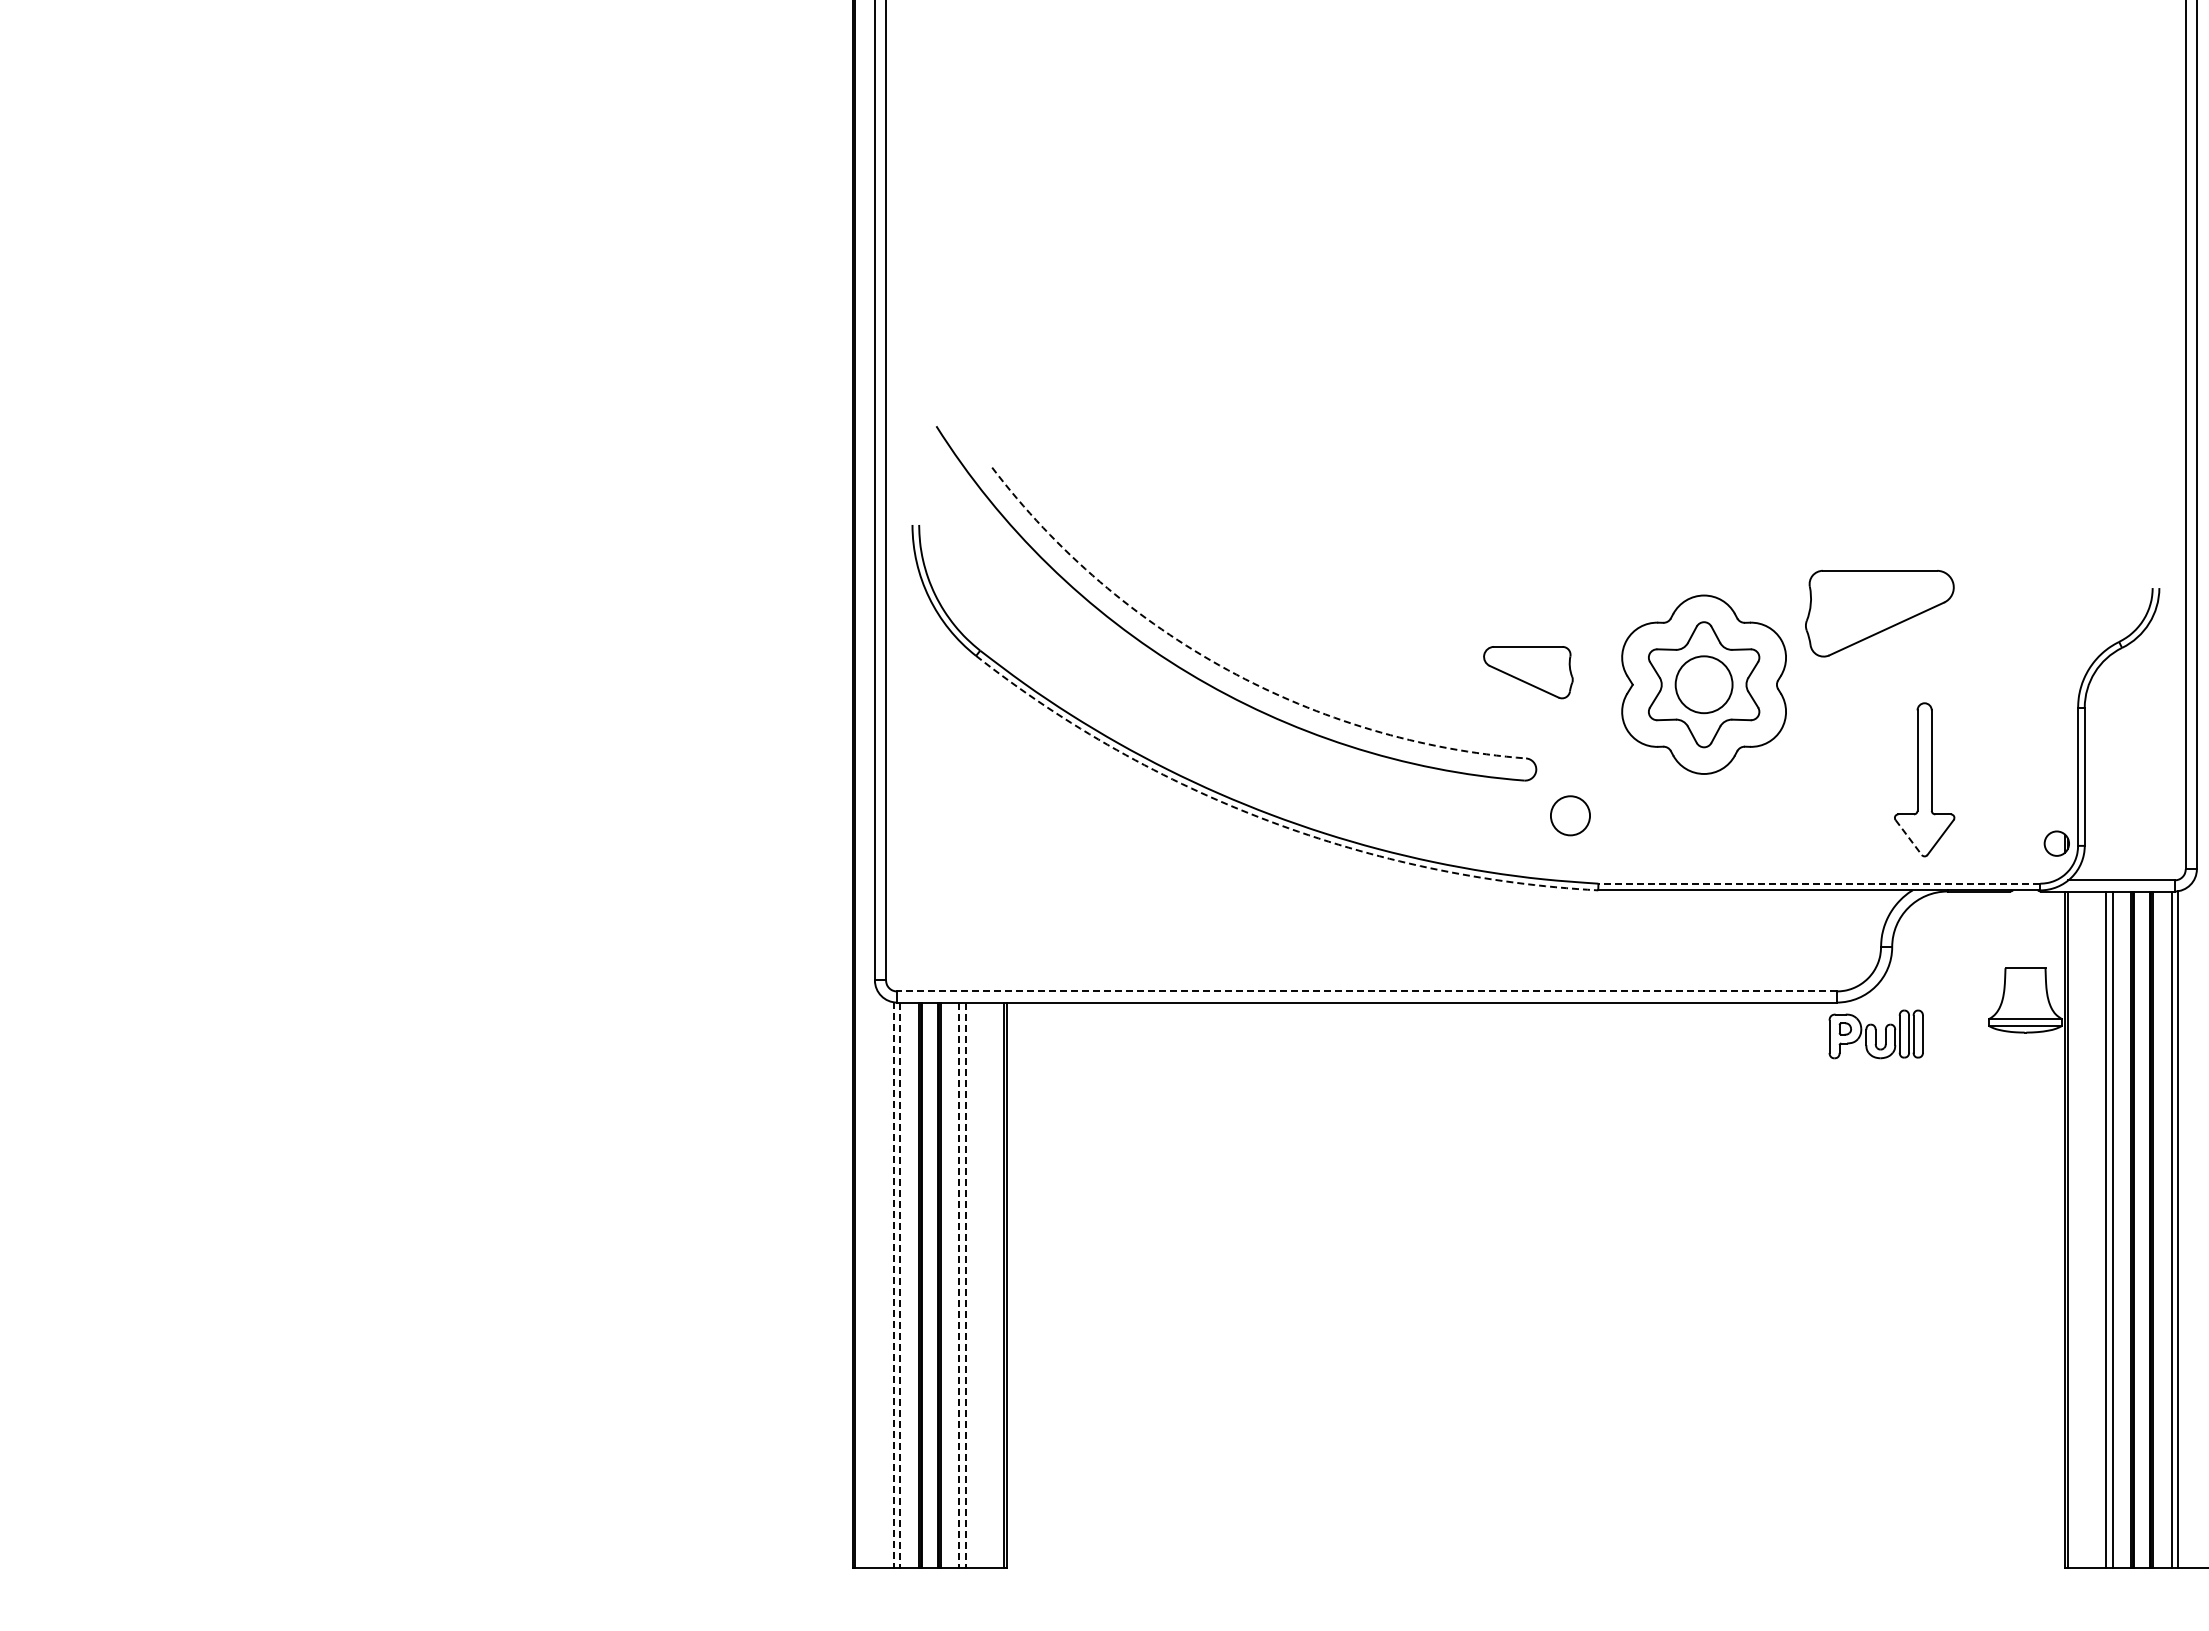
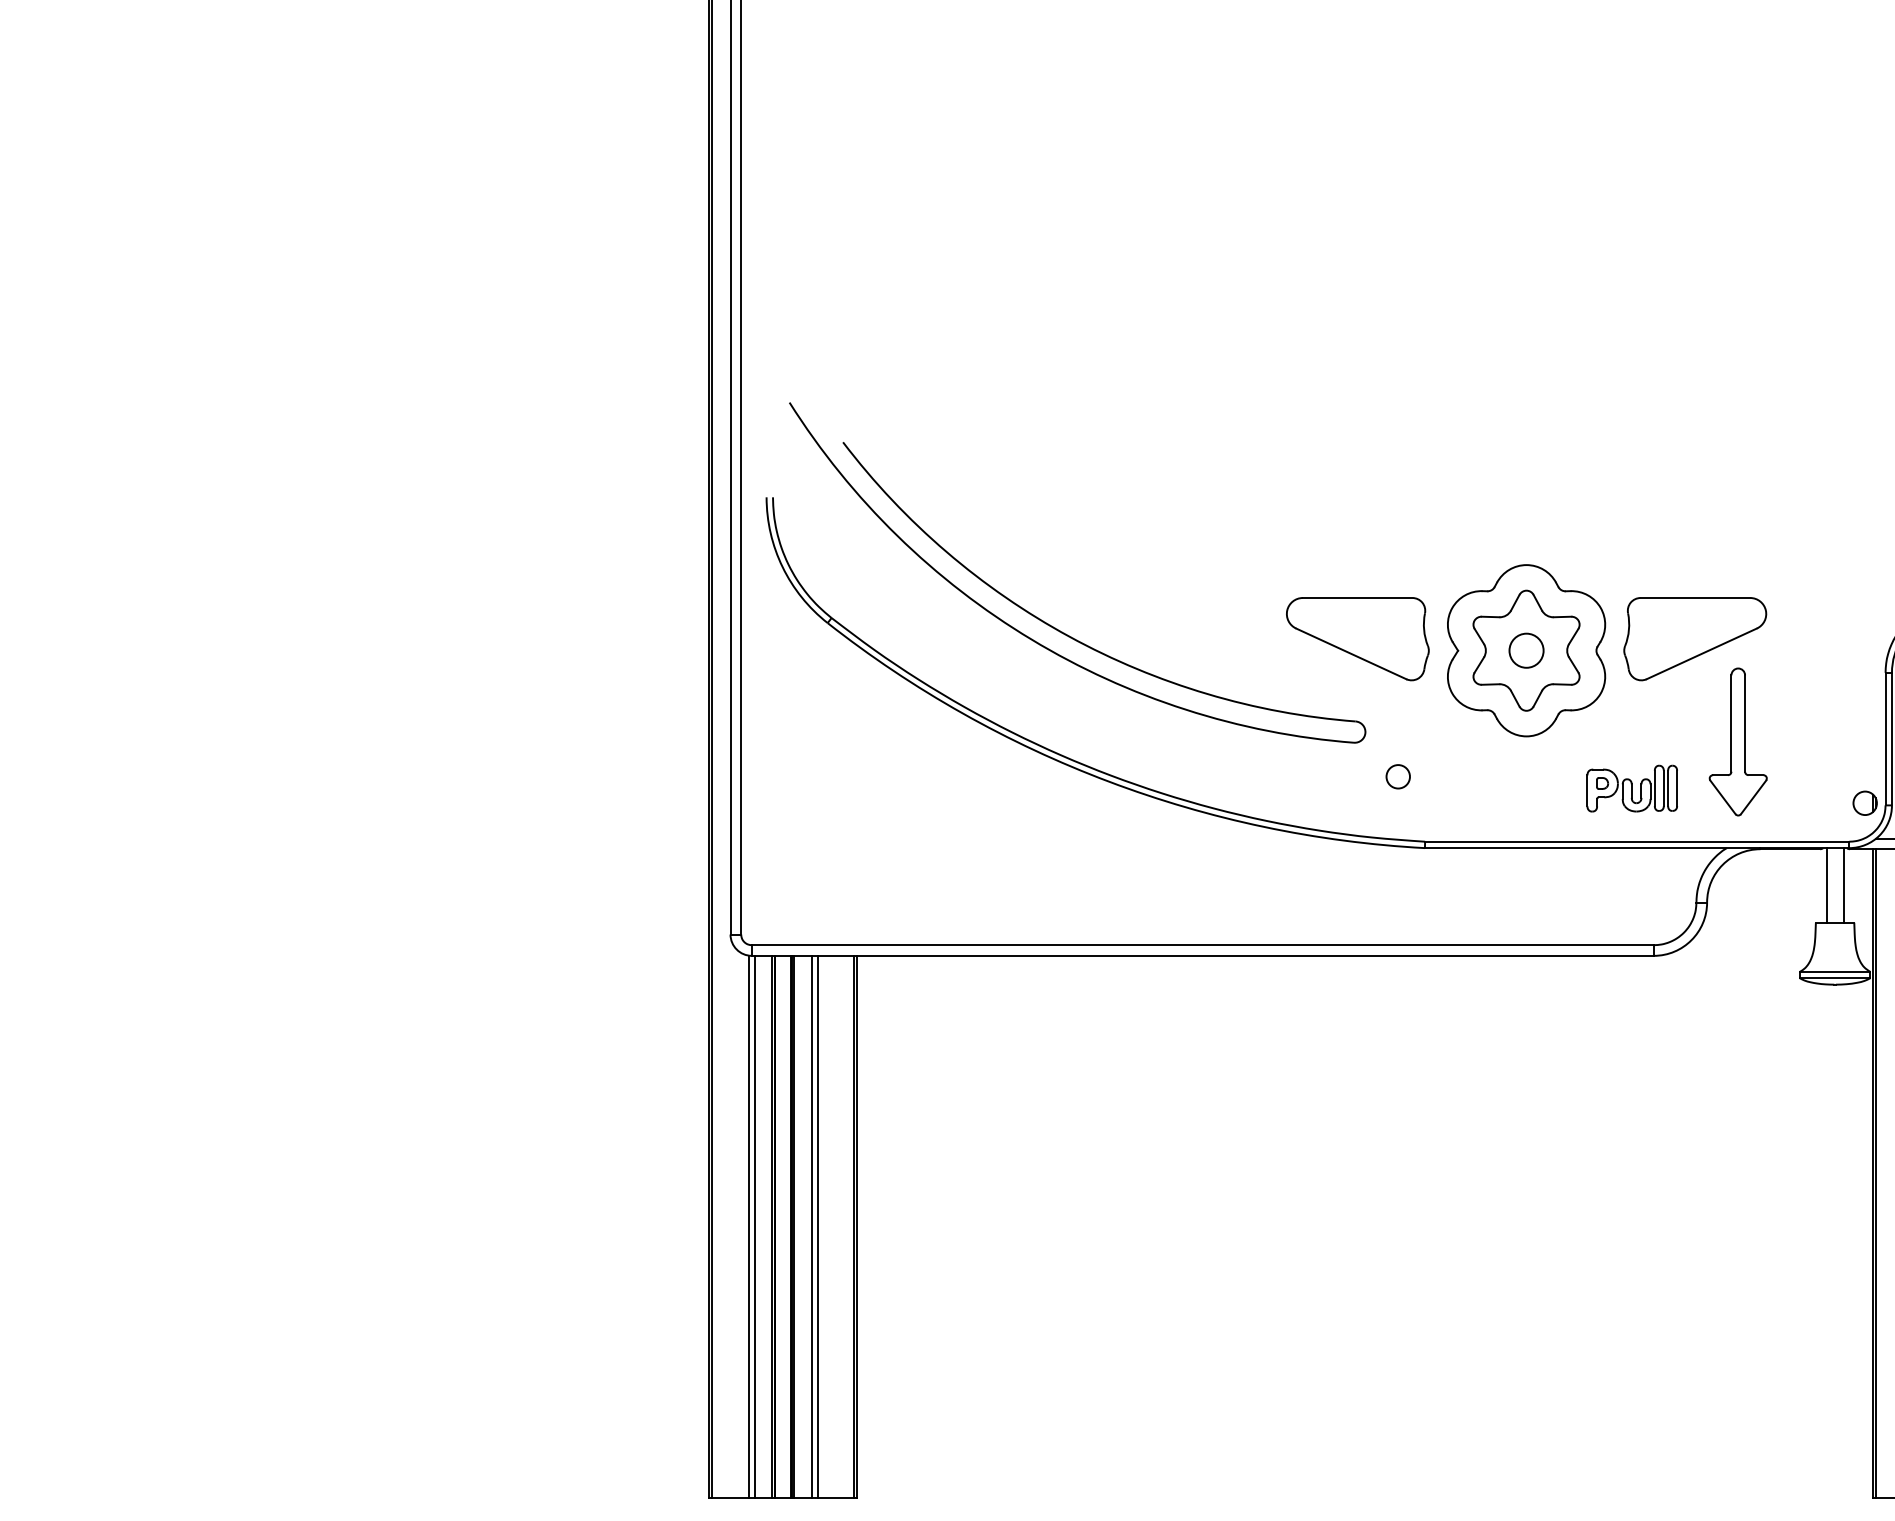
part: (1879, 613) -> (1694, 638), moved
arc: (1228, 670) -> (1069, 637), dashed -> solid
part: (1528, 672) -> (1357, 638), size x1.67
circle: (1703, 684) -> (1525, 650), size x0.62
circle: (1570, 816) -> (1398, 777), size x0.62
arc: (1269, 821) -> (1109, 782), dashed -> solid
line: (1908, 837) -> (1722, 797), dashed -> solid
line: (1819, 883) -> (1637, 841), dashed -> solid
line: (2016, 929) -> (1826, 885), added
line: (2034, 929) -> (1843, 885), added
line: (1366, 991) -> (1202, 945), dashed -> solid
part: (1875, 1034) -> (1631, 788), moved
line: (893, 1285) -> (748, 1227), dashed -> solid
line: (900, 1285) -> (755, 1227), dashed -> solid
line: (959, 1285) -> (811, 1227), dashed -> solid
line: (965, 1285) -> (817, 1227), dashed -> solid

